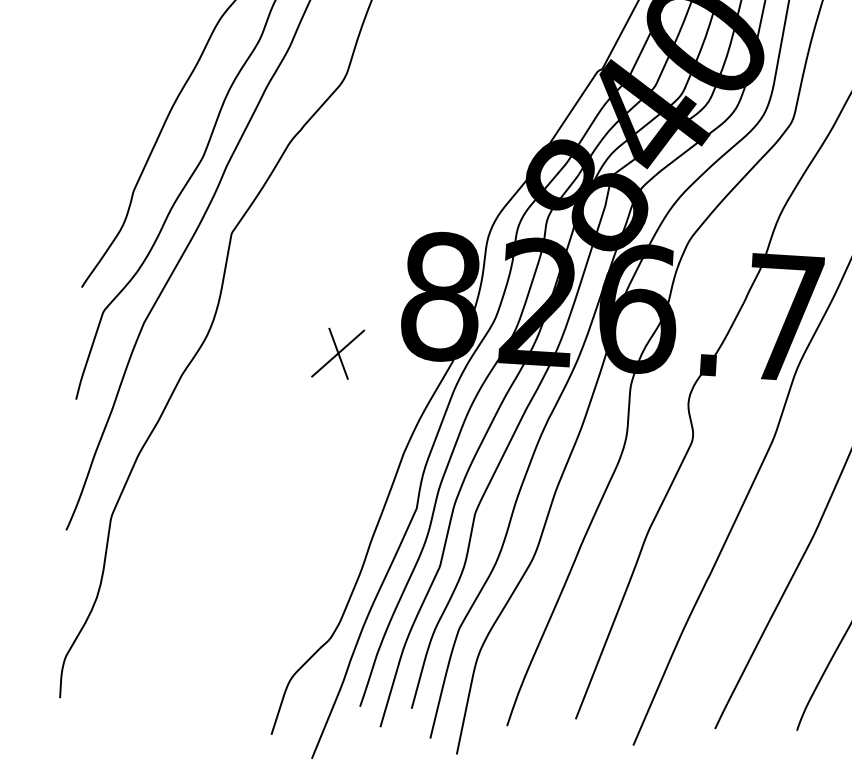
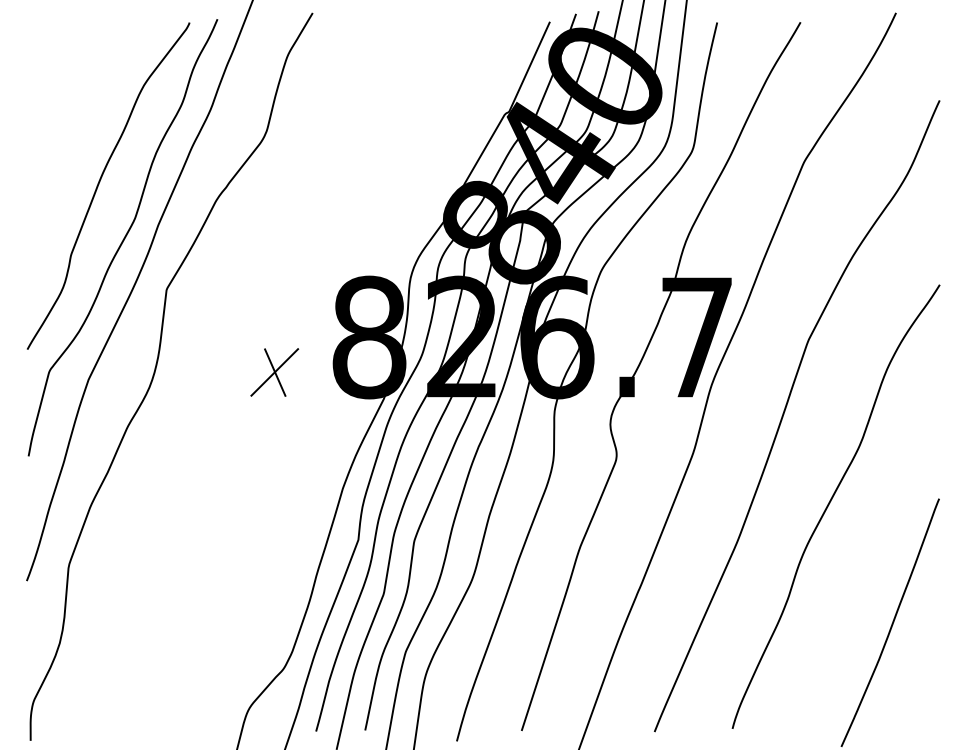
part: (337, 353) -> (274, 372), moved

